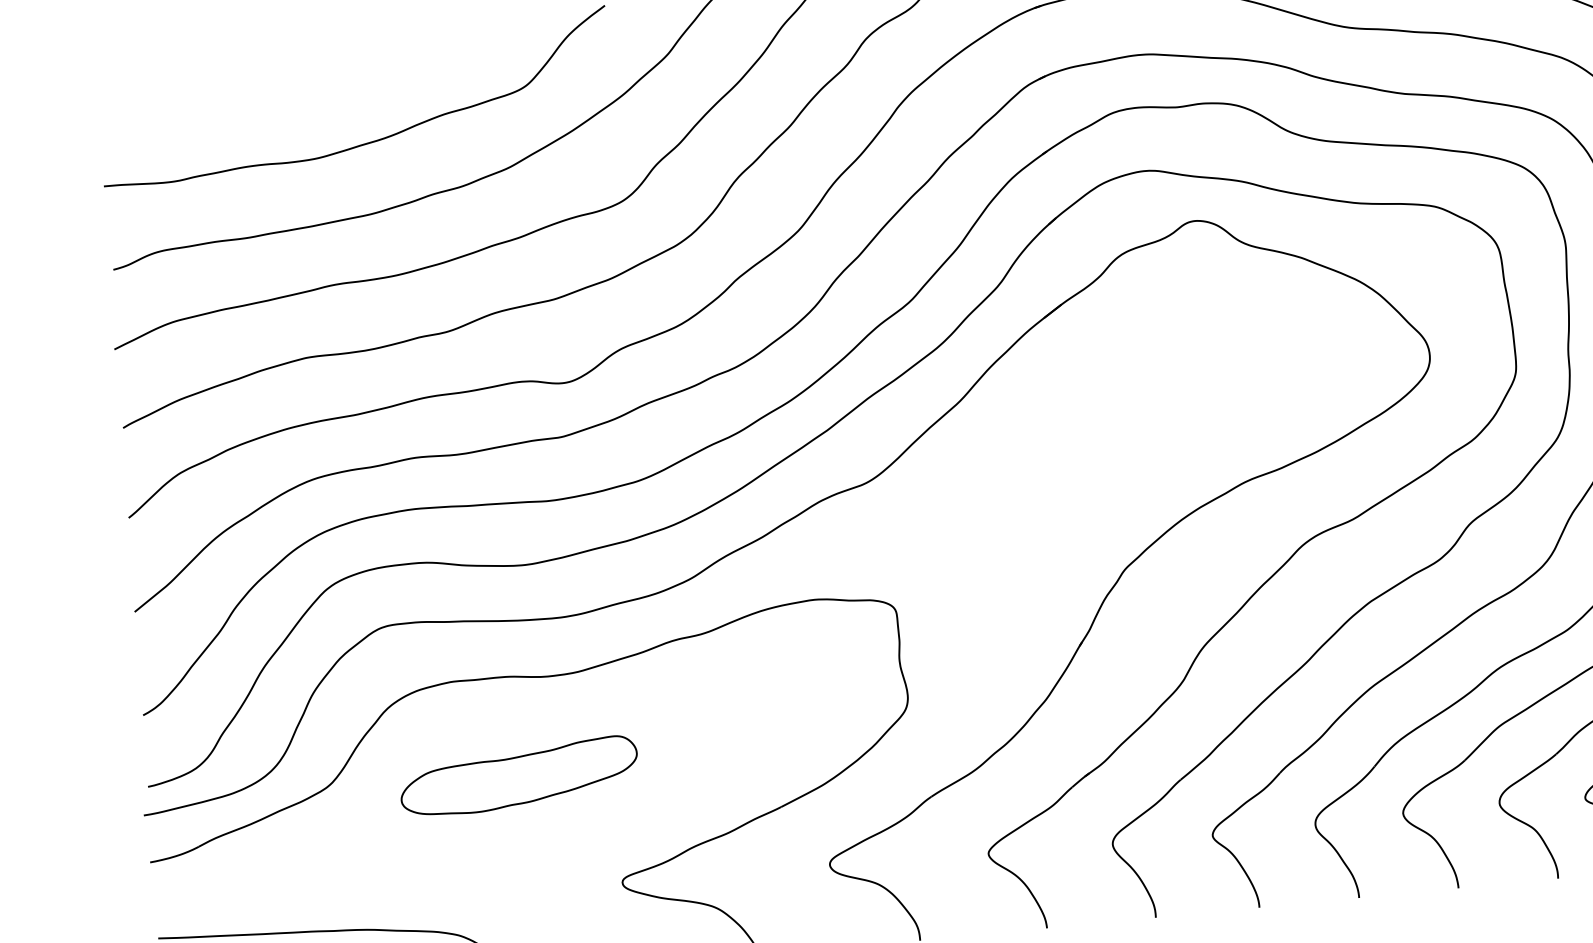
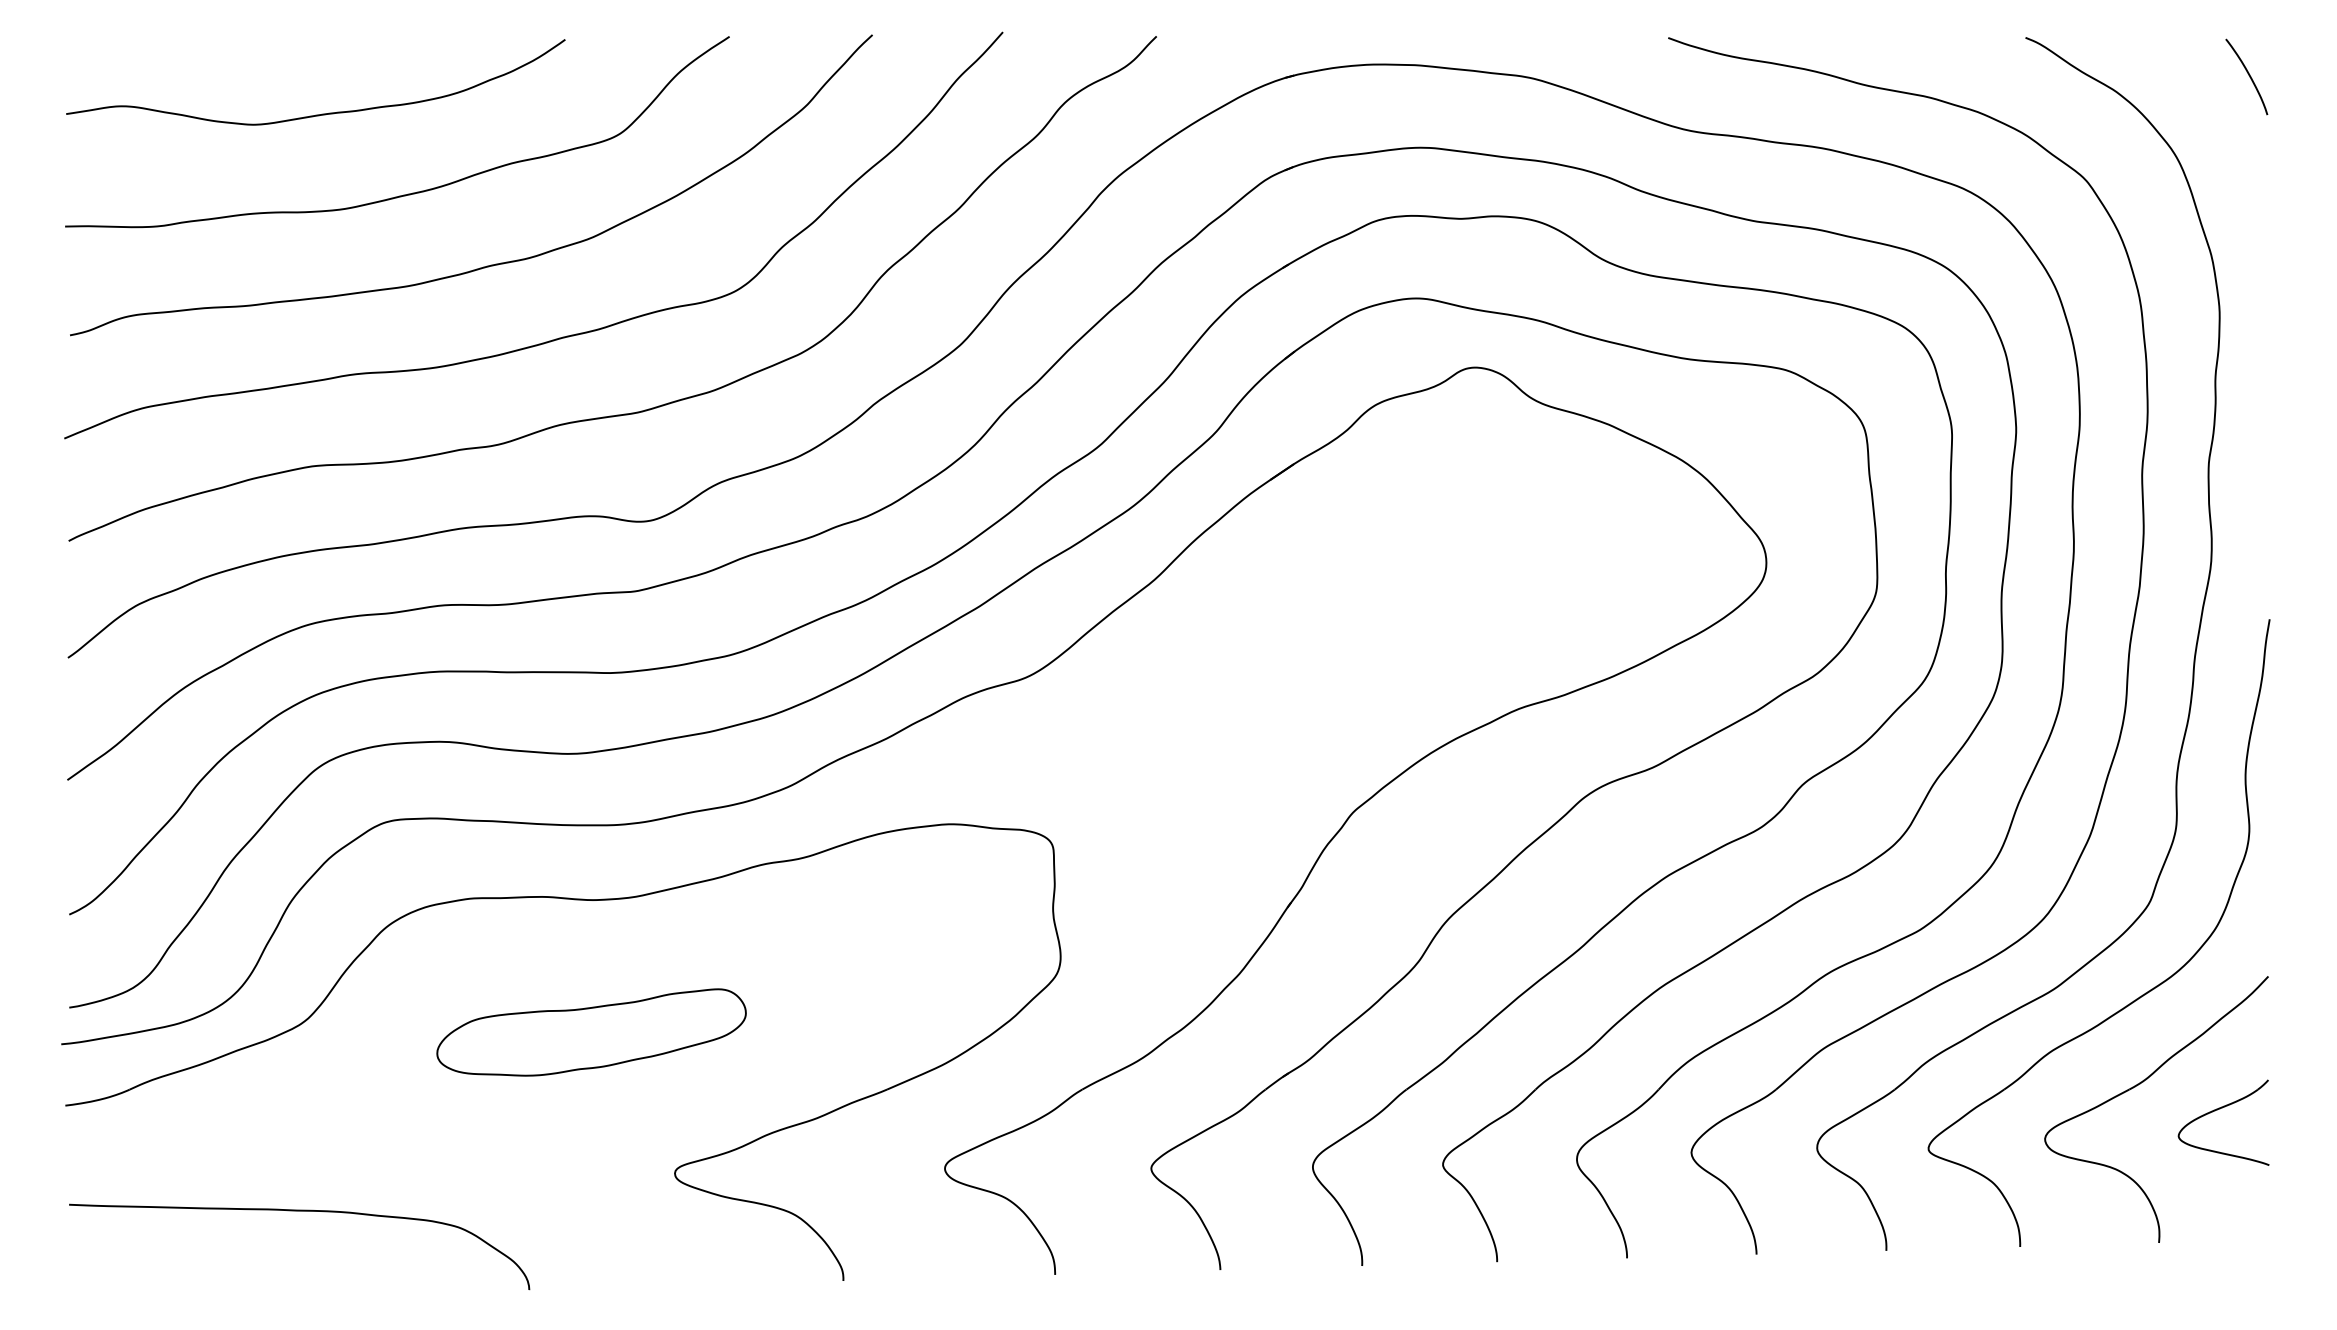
curve: (295, 85) -> (322, 113), added
part: (519, 776) -> (591, 1032), moved

